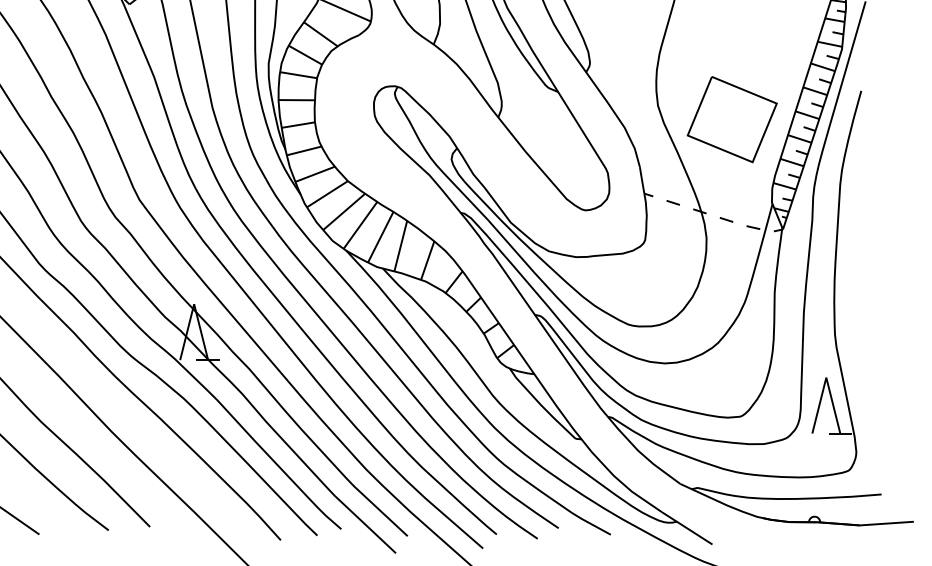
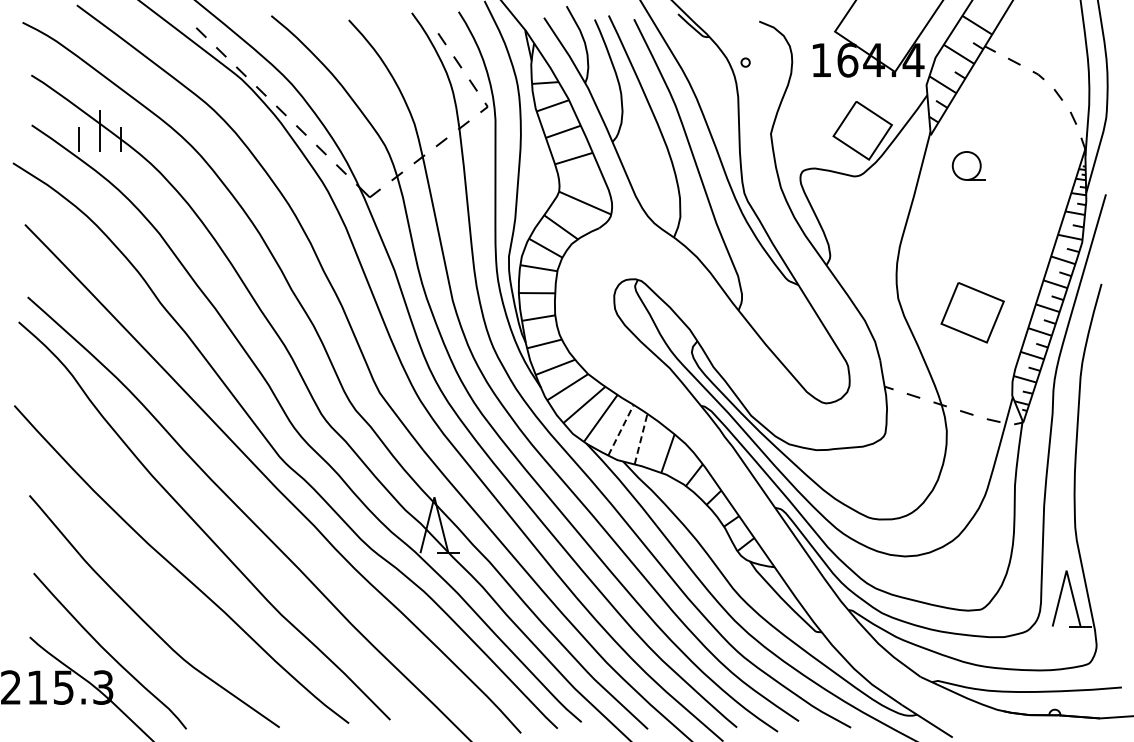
part: (732, 119) -> (972, 312), size x0.7
line: (381, 236) -> (621, 429), solid -> dashed
line: (401, 245) -> (641, 438), solid -> dashed

